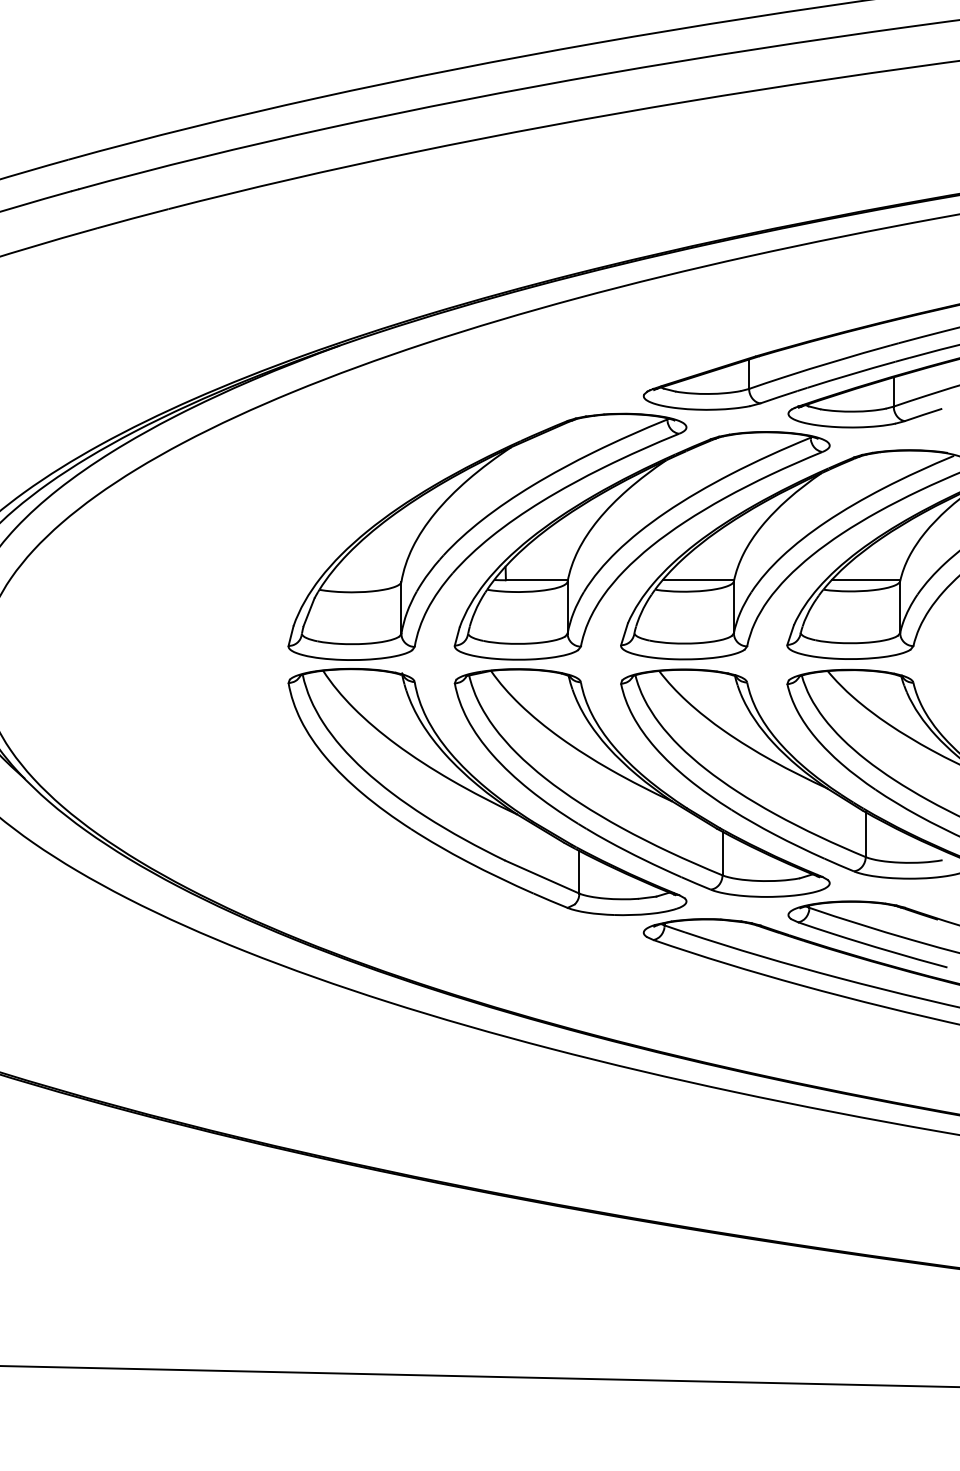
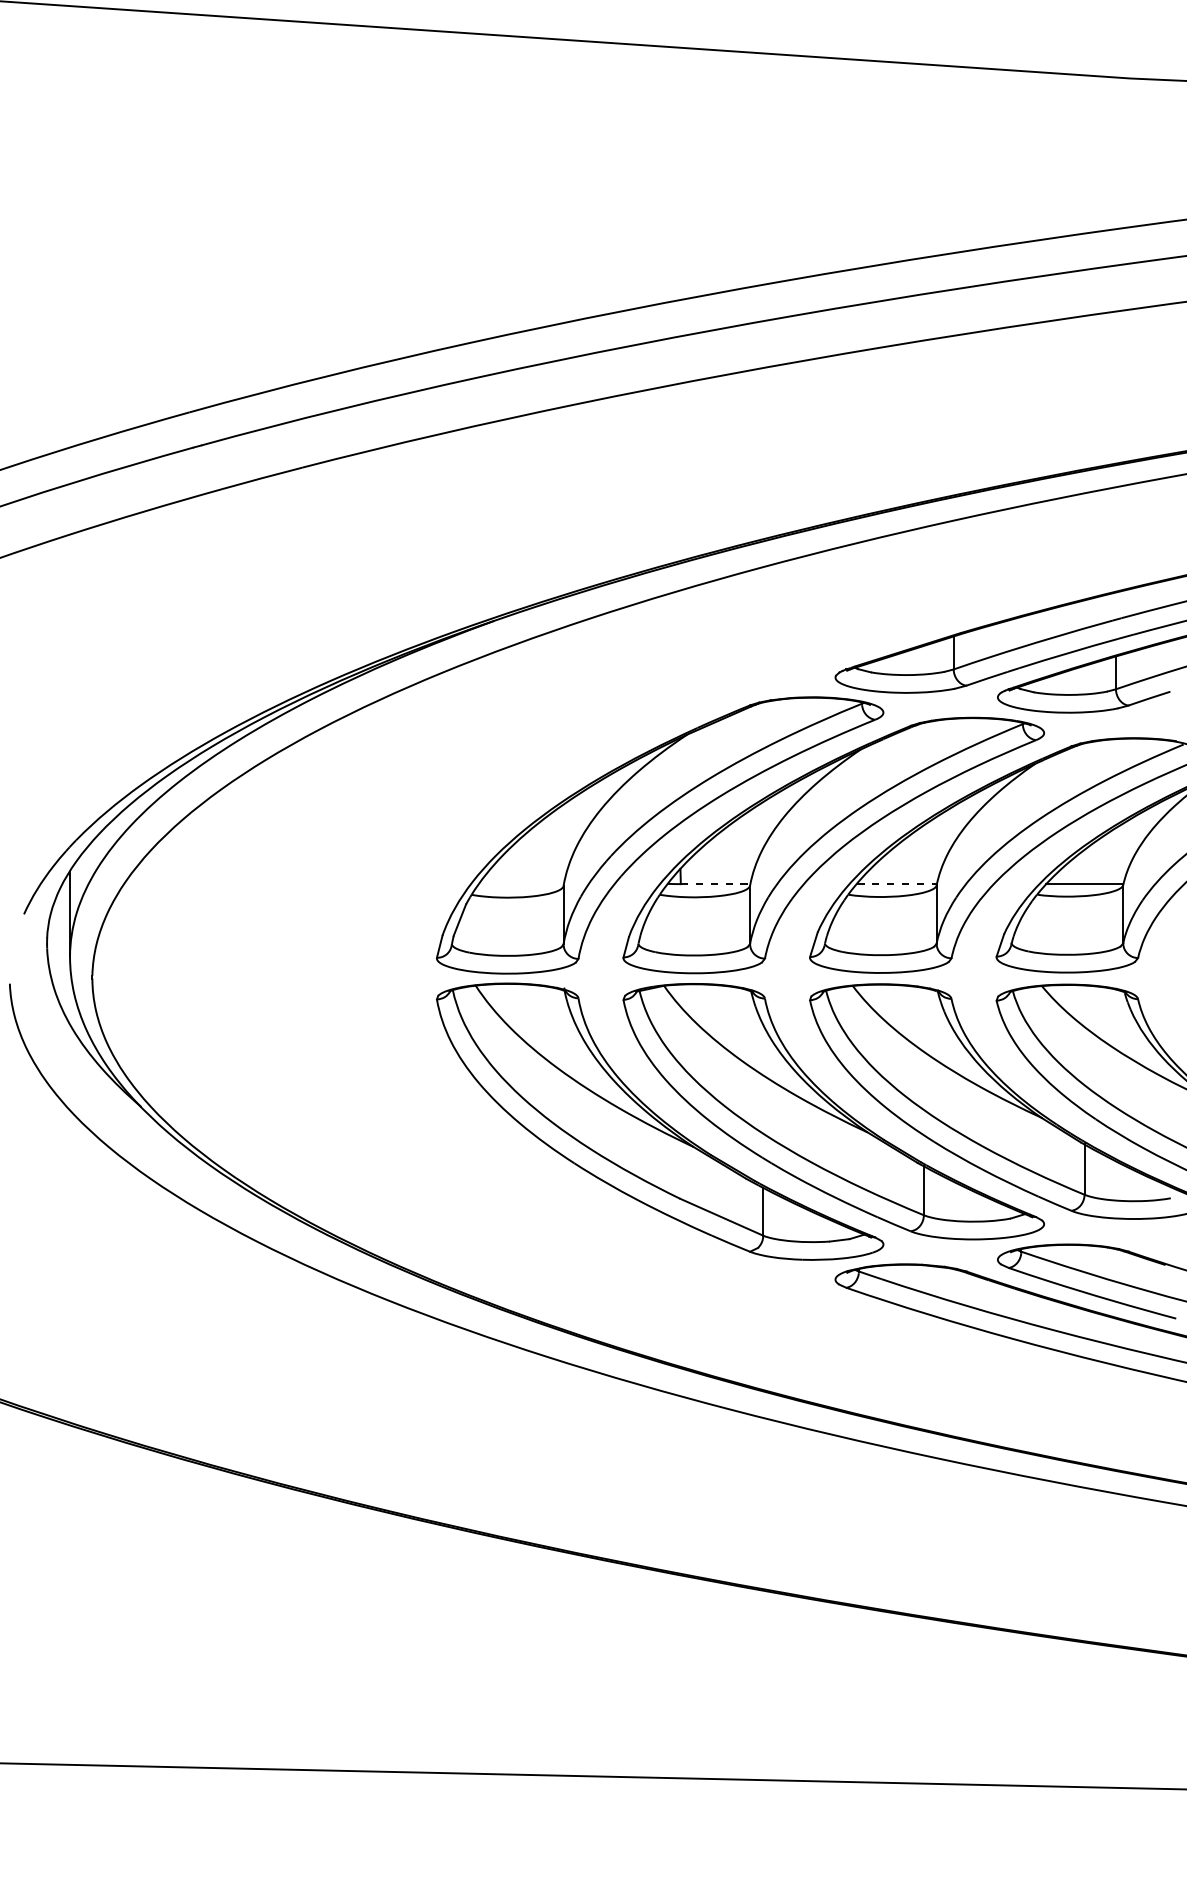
line: (536, 580) -> (715, 884), solid -> dashed
line: (698, 580) -> (896, 884), solid -> dashed

